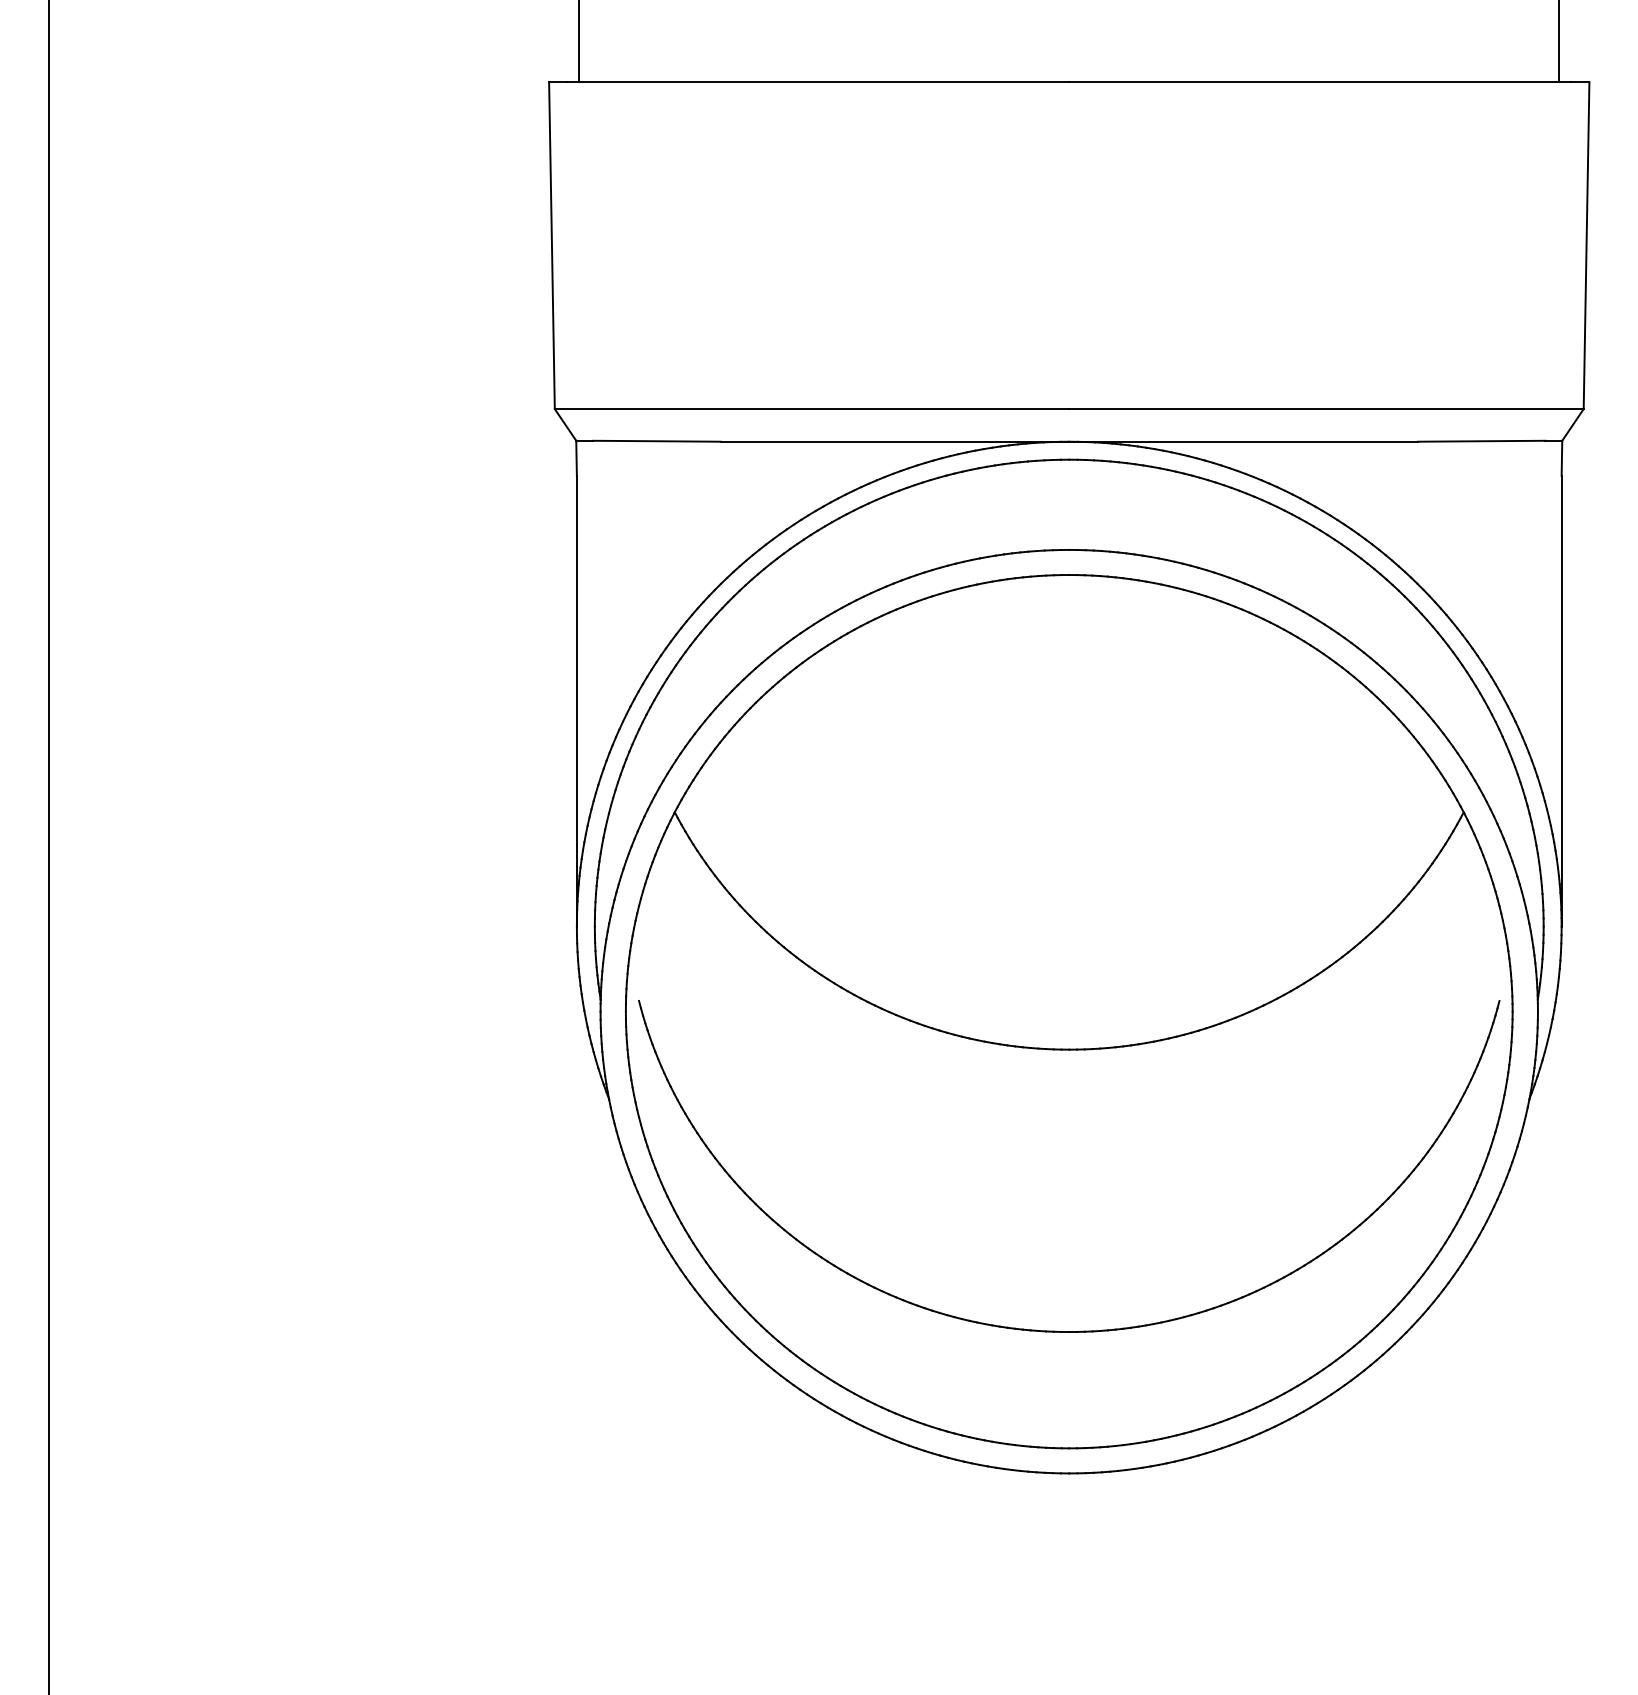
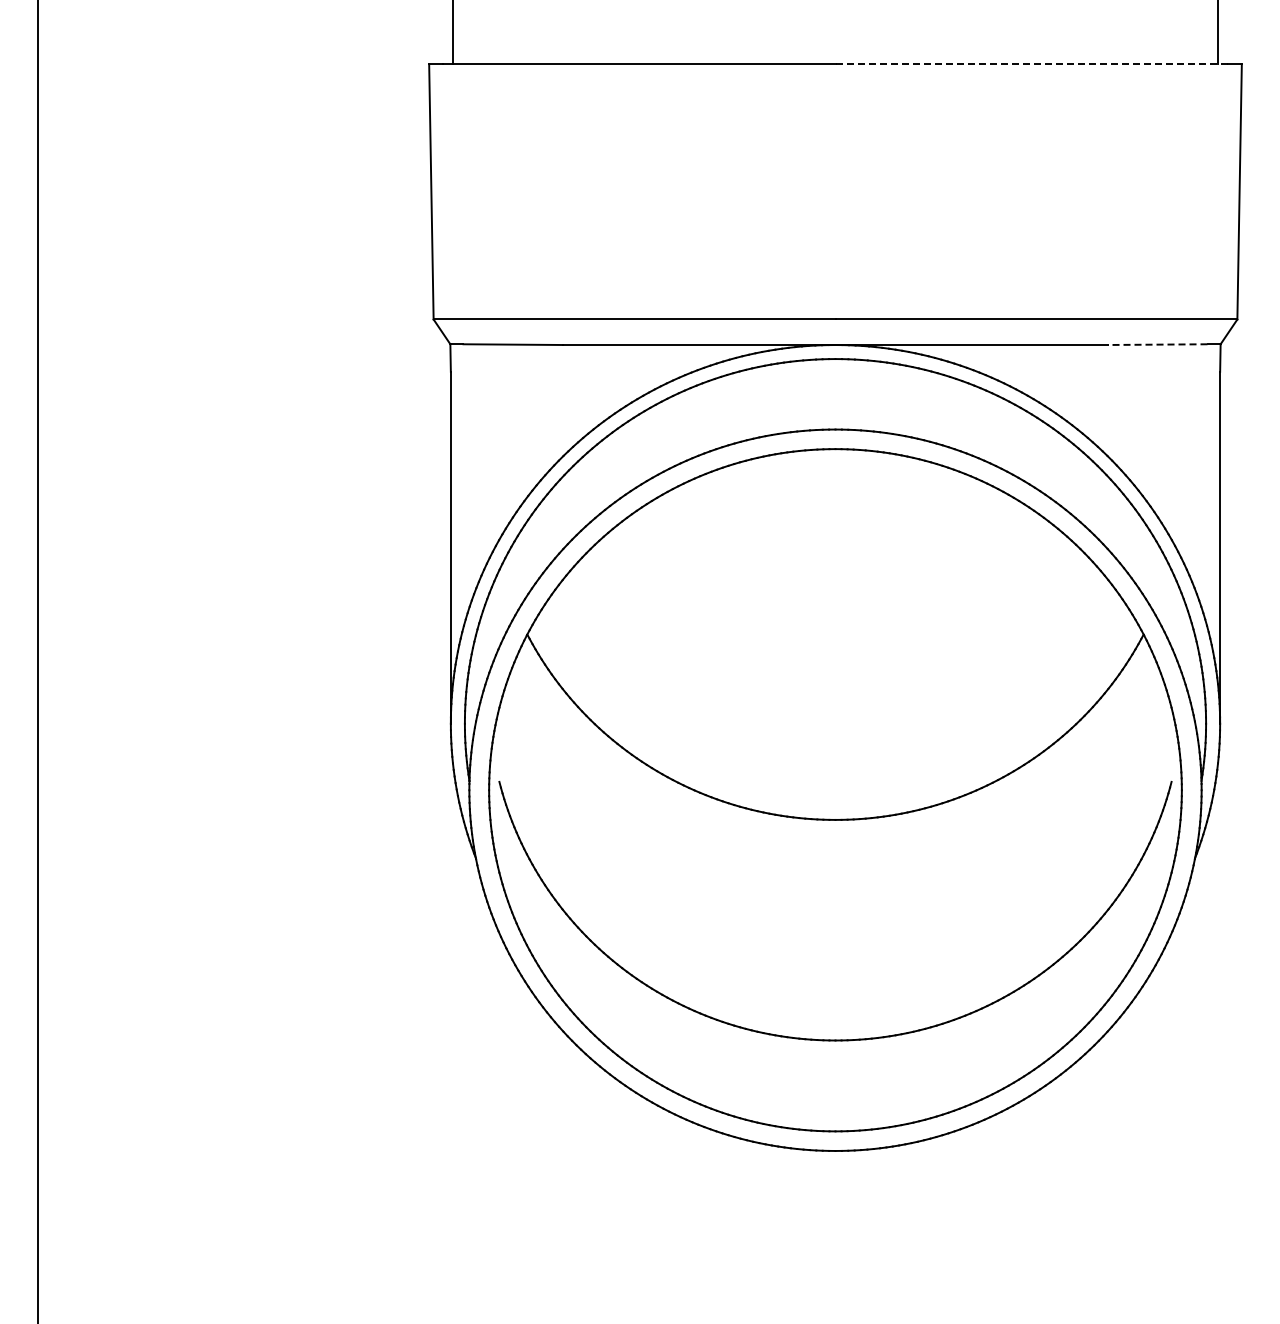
line: (1320, 82) -> (1031, 64), solid -> dashed
line: (1481, 441) -> (1157, 344), solid -> dashed

